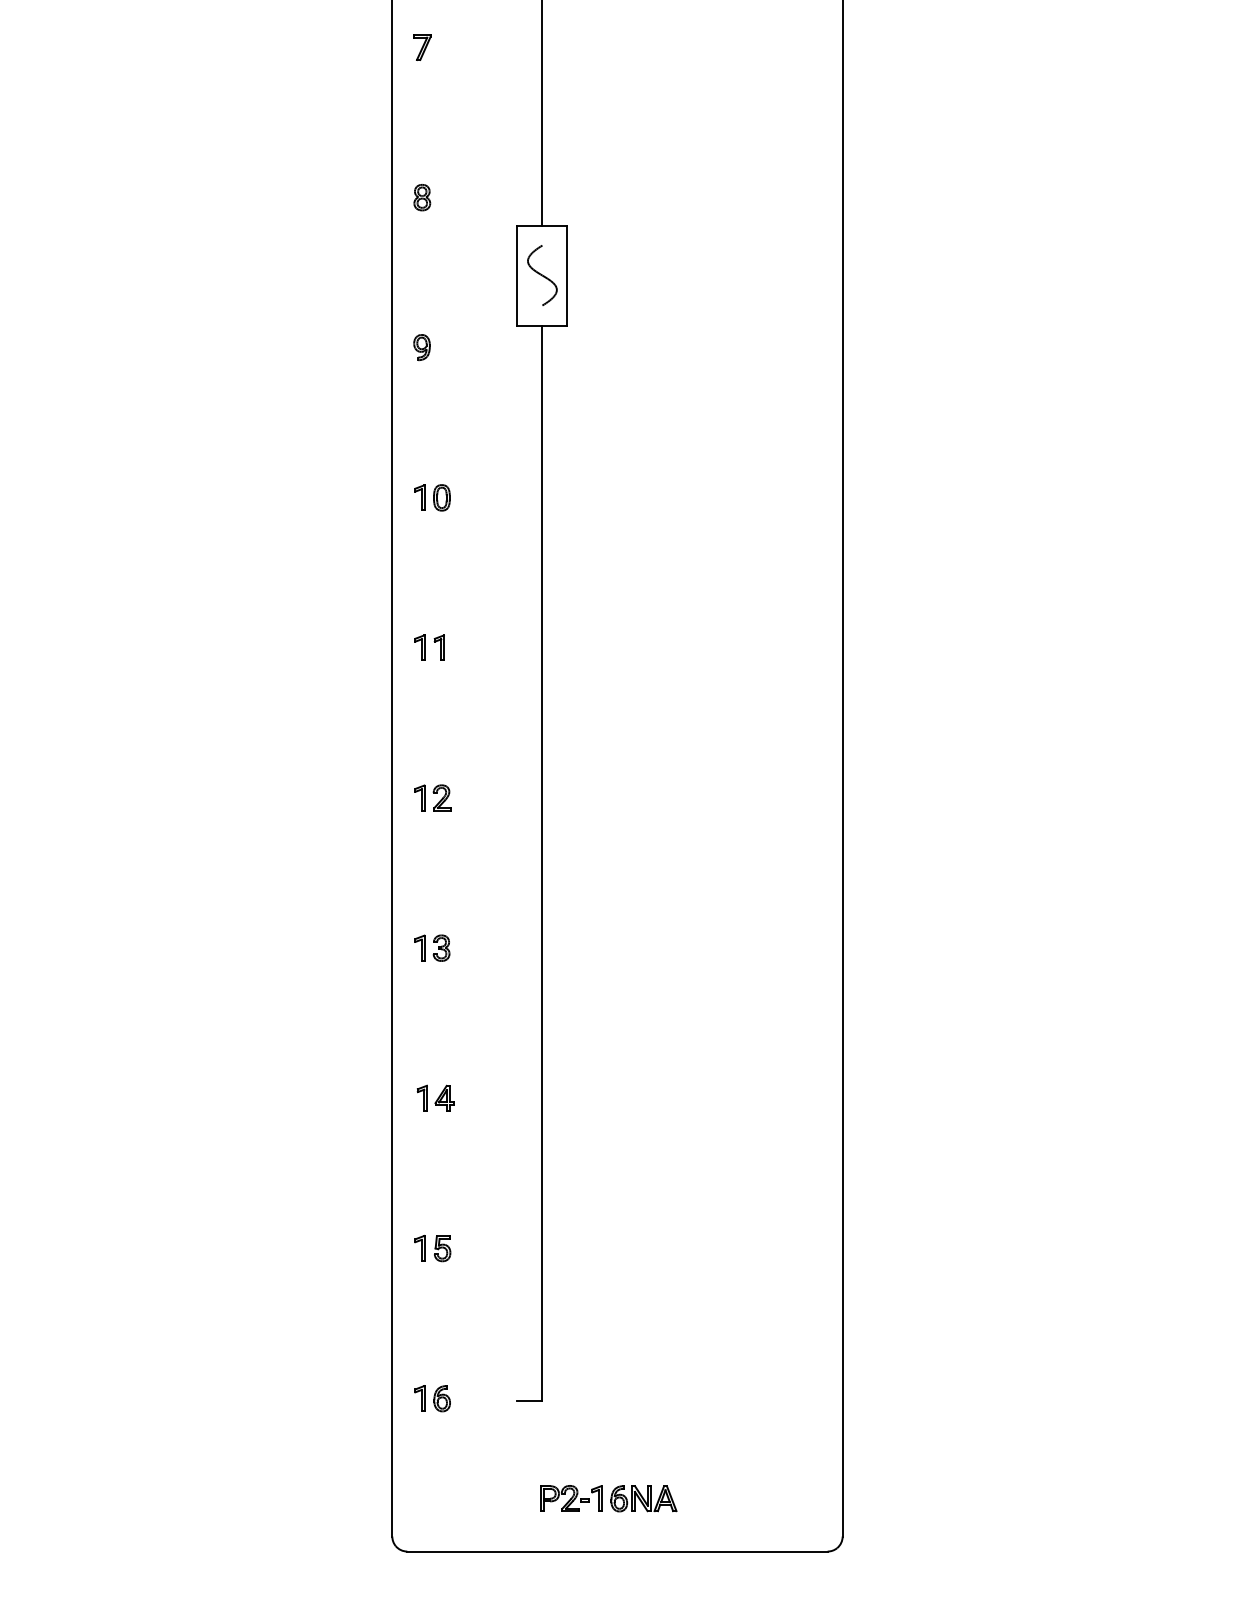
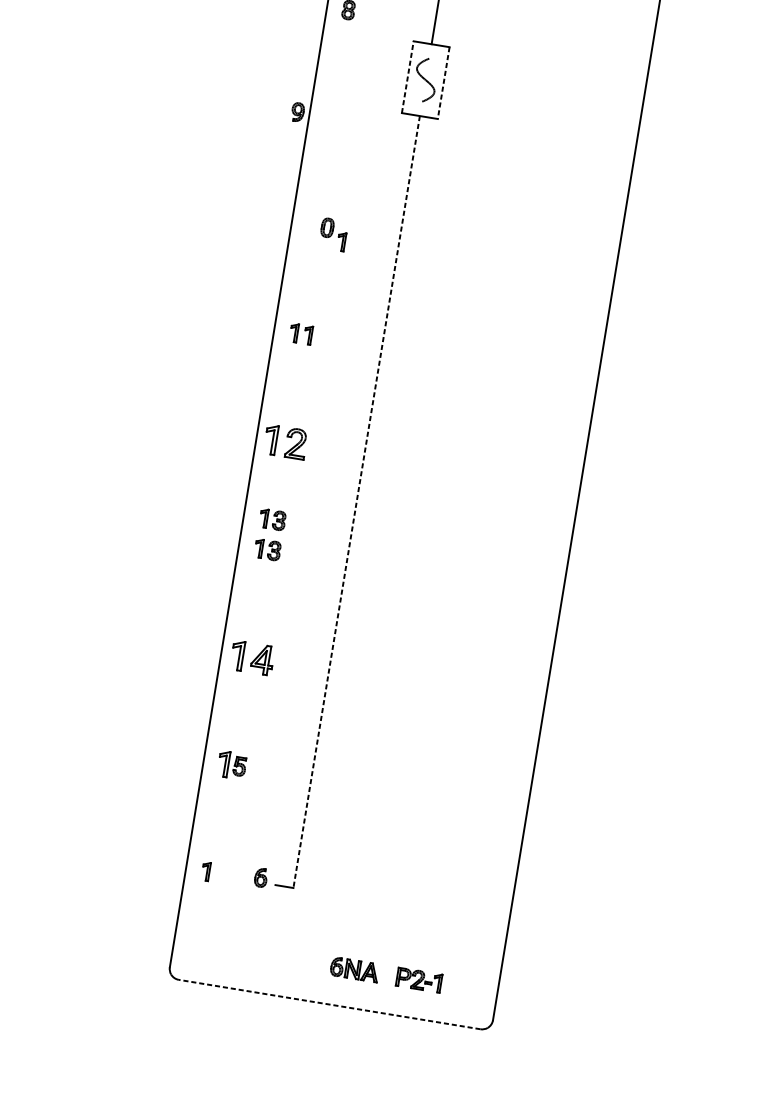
line: (517, 275) -> (407, 77), solid -> dashed
line: (567, 276) -> (443, 83), solid -> dashed
part: (421, 347) -> (297, 112), moved
part: (419, 497) -> (341, 241), moved
part: (432, 797) -> (285, 441), size x1.6
line: (542, 863) -> (356, 502), solid -> dashed
part: (432, 905) -> (272, 519), added
part: (435, 1097) -> (252, 657), size x1.6
part: (419, 1247) -> (223, 763), size x1.4
part: (441, 1398) -> (260, 877), moved
part: (571, 1498) -> (419, 980), moved
line: (616, 1551) -> (328, 1004), solid -> dashed

